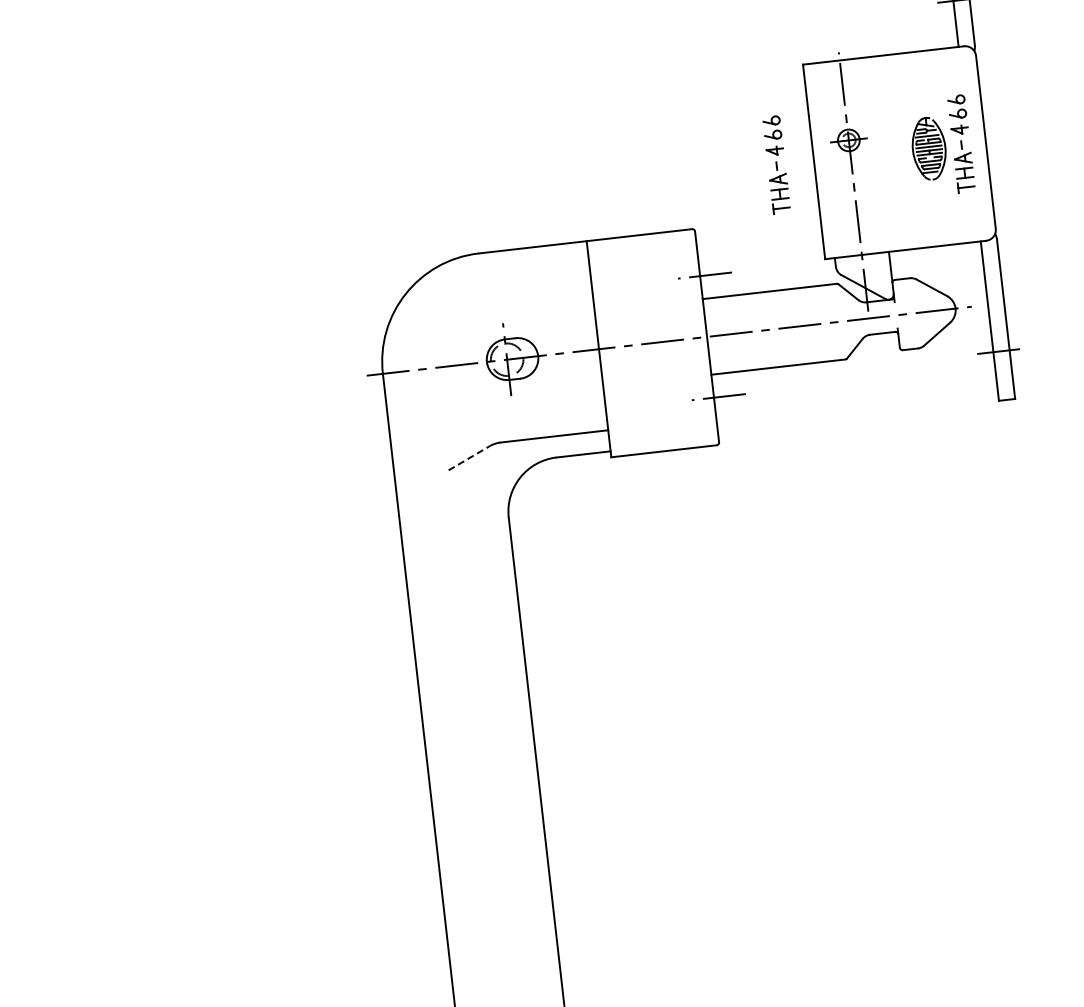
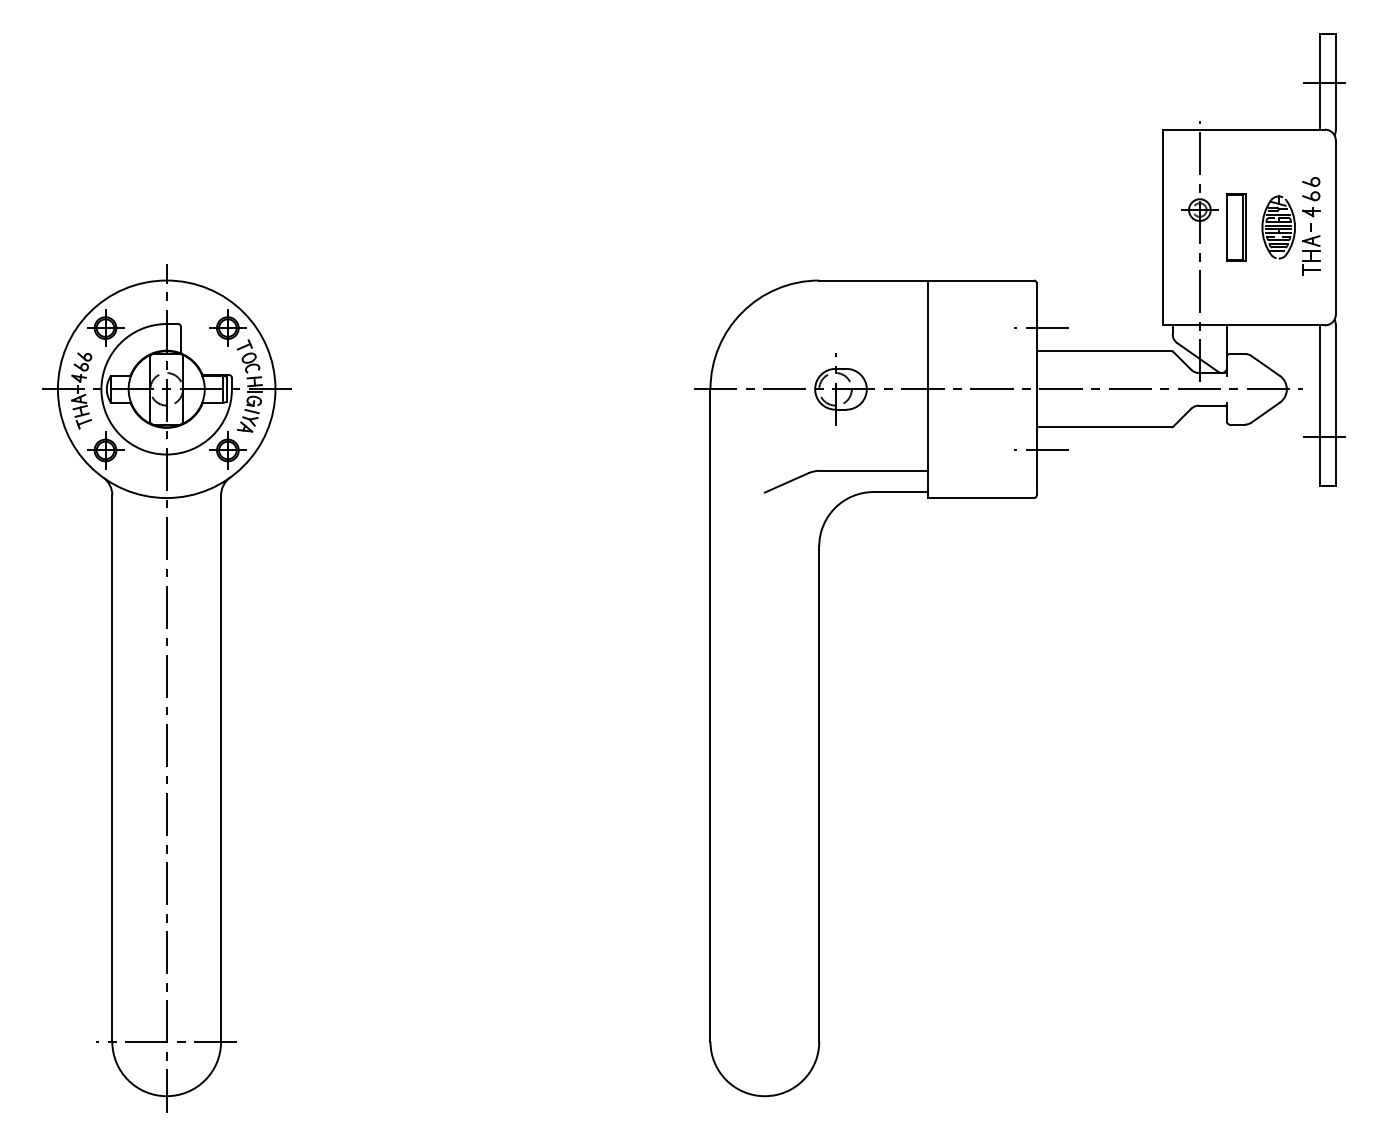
part: (887, 153) -> (1236, 227), added
part: (776, 165) -> (1125, 226), removed
line: (468, 457) -> (786, 482), dashed -> solid

